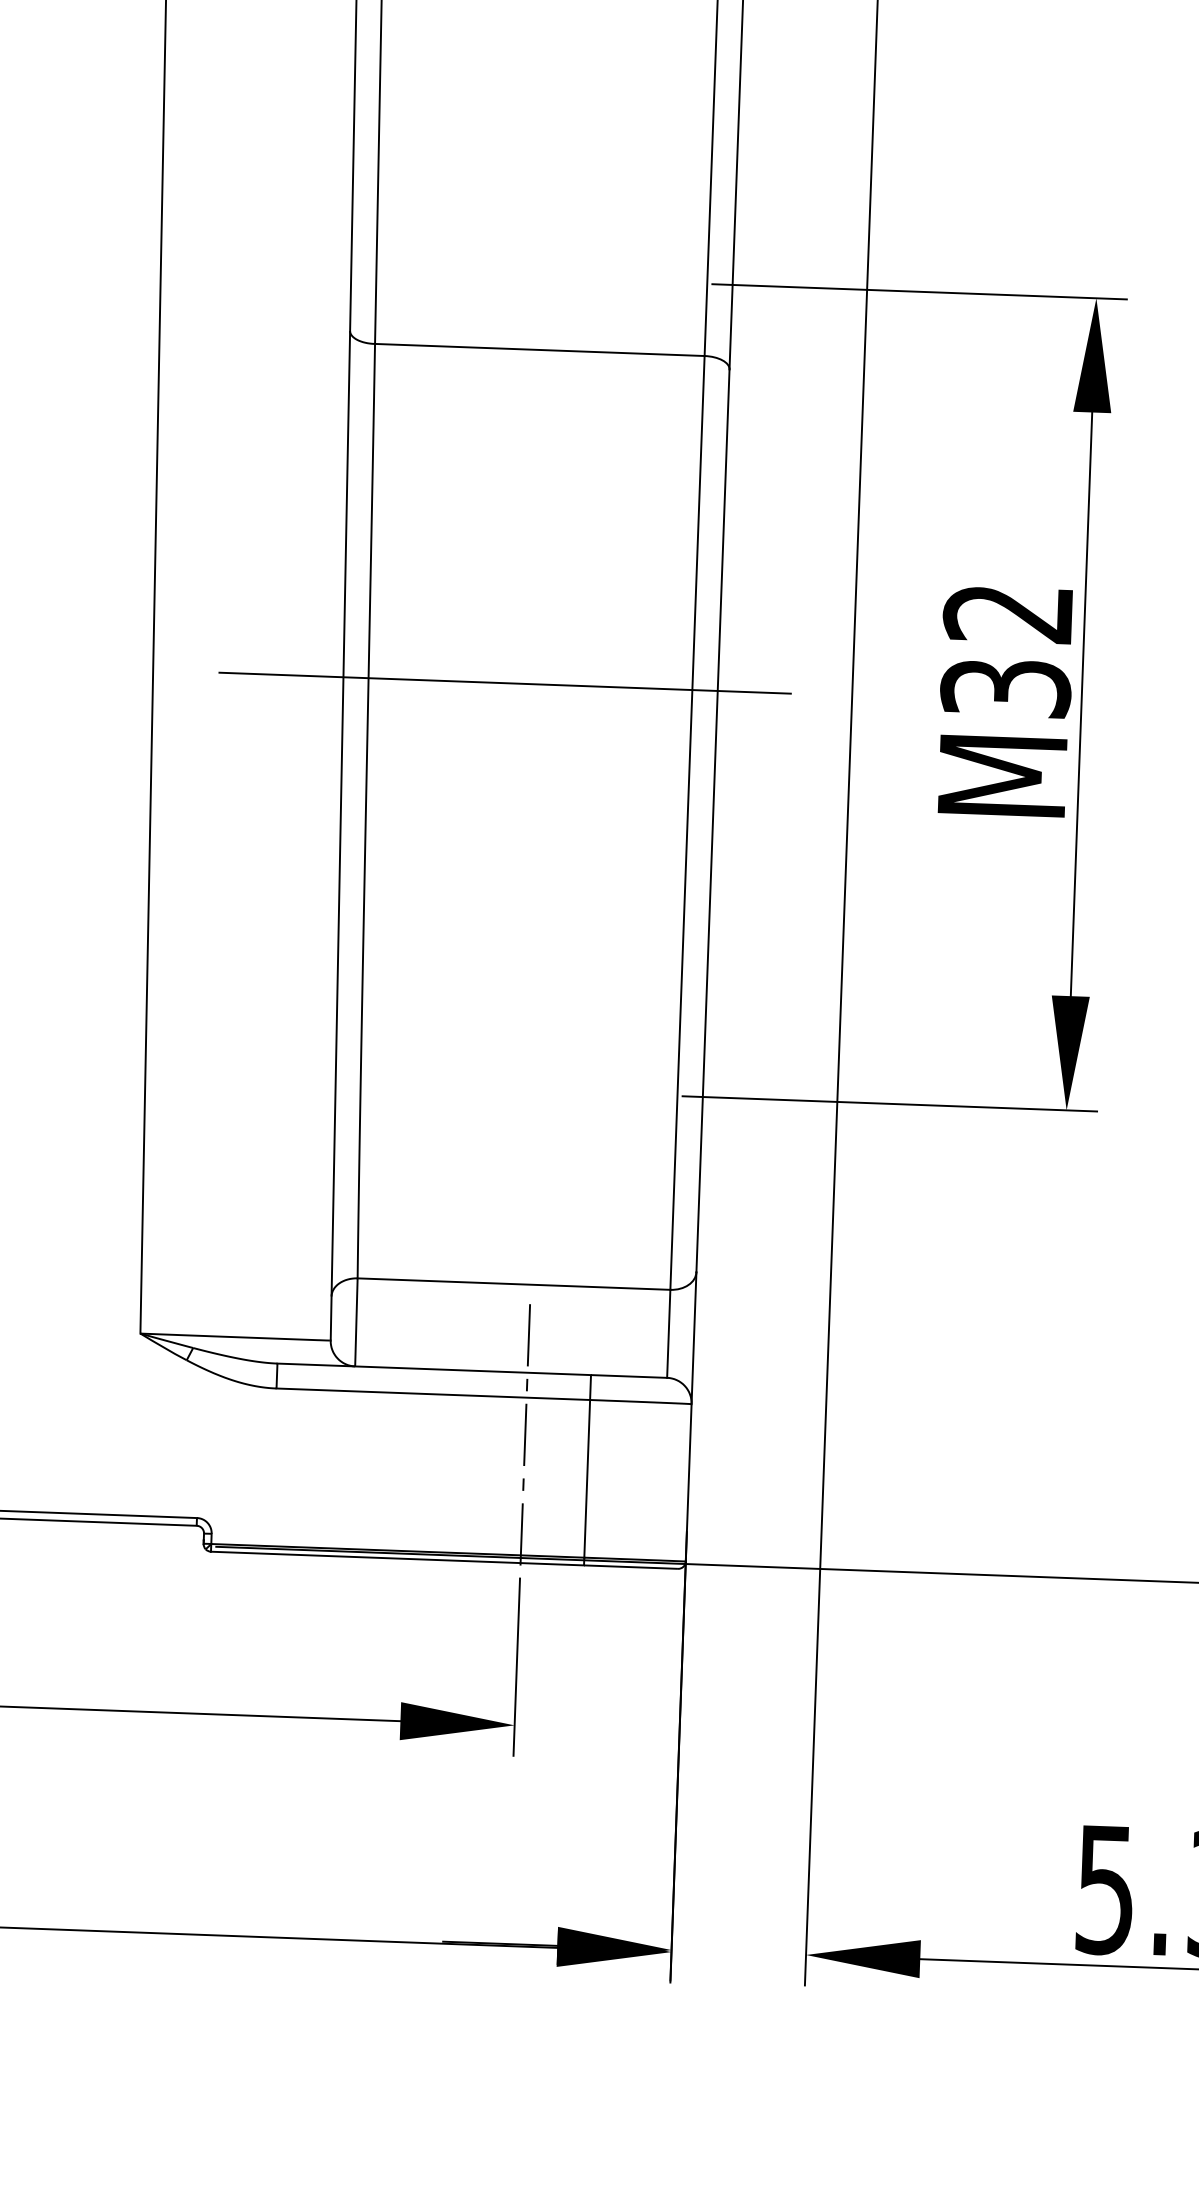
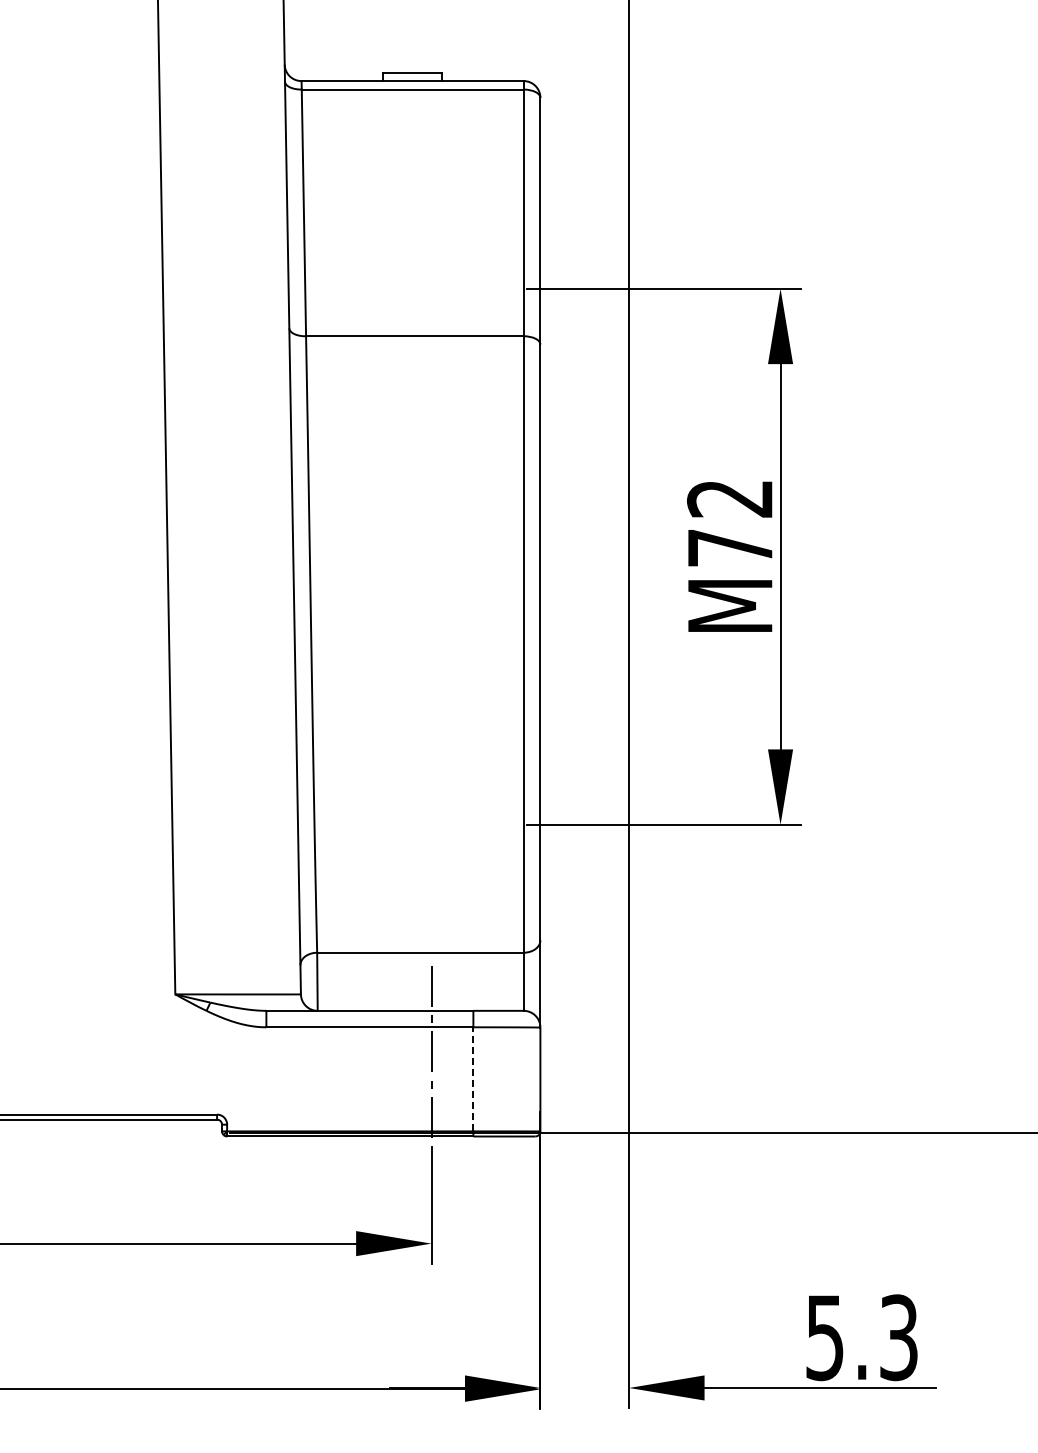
line: (504, 682) -> (399, 556), removed
text: (1006, 687) -> (730, 547), M32 -> M72
line: (587, 1477) -> (473, 1078), solid -> dashed

